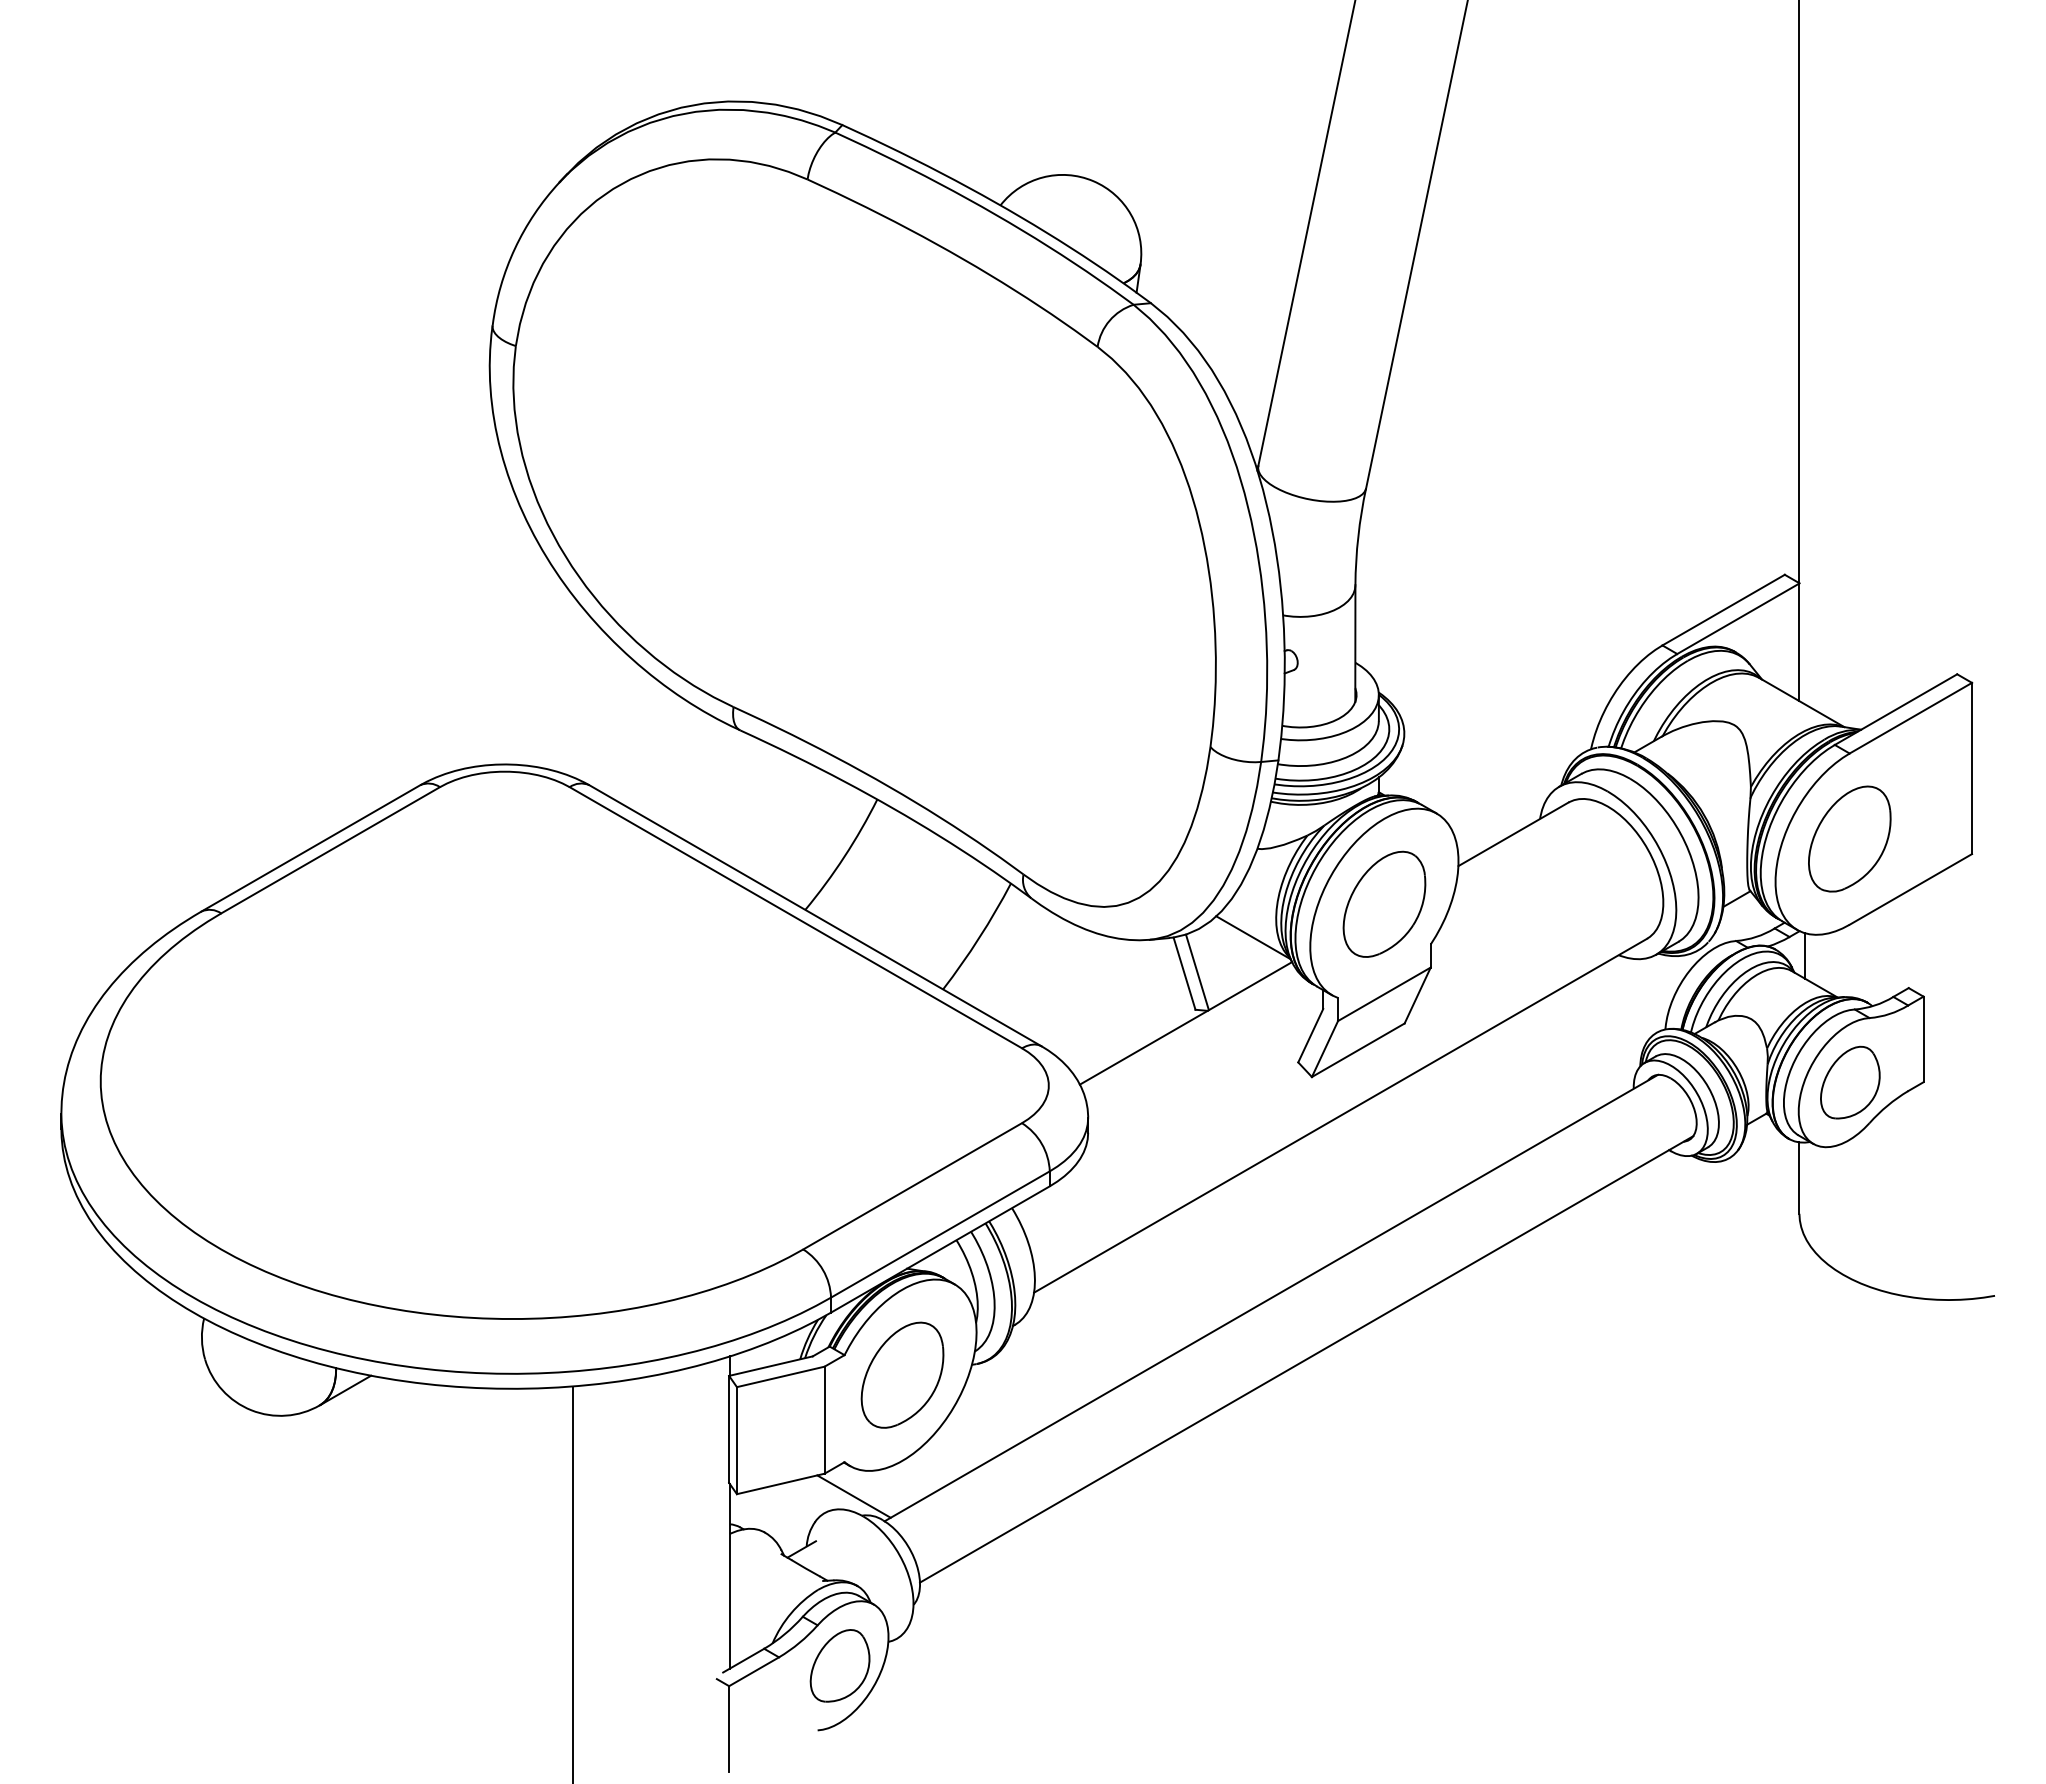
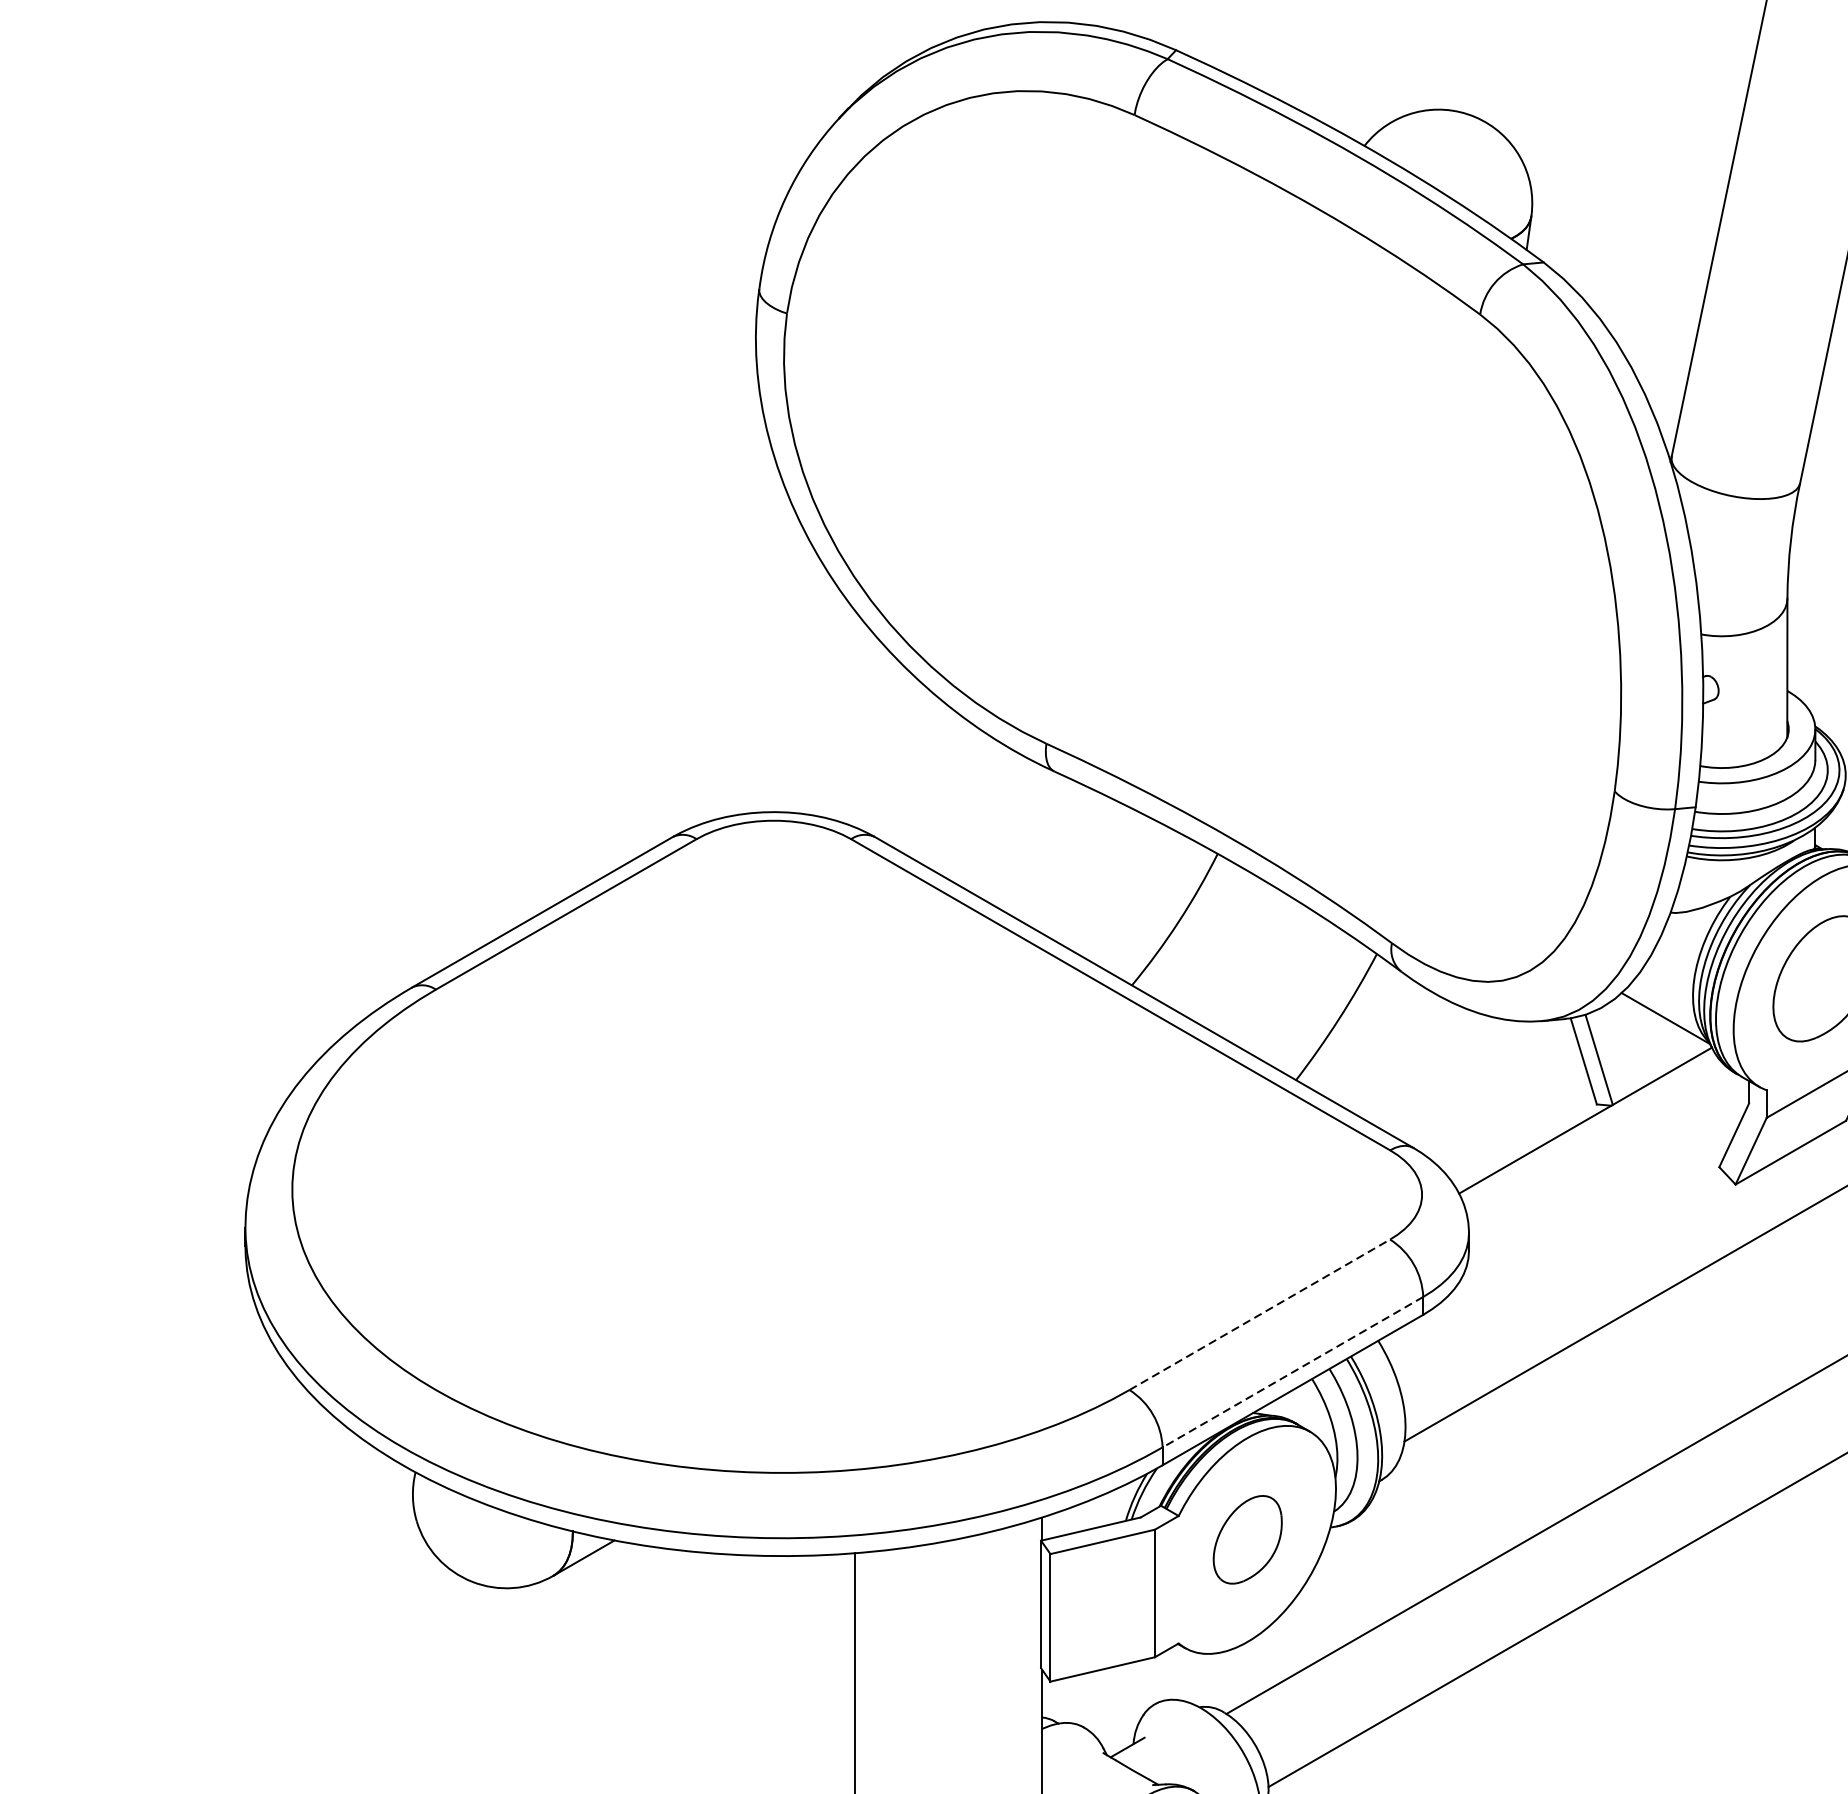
line: (913, 1186) -> (1260, 1315), solid -> dashed
line: (940, 1234) -> (1293, 1372), solid -> dashed
part: (902, 1374) -> (1247, 1539), size x0.7
line: (853, 1496) -> (1189, 1684), removed

